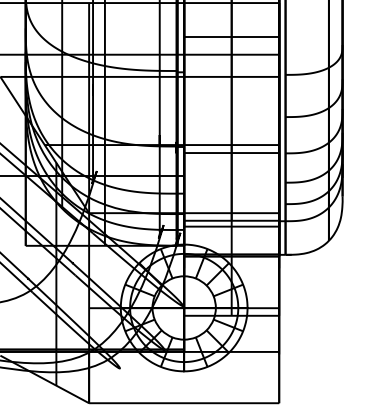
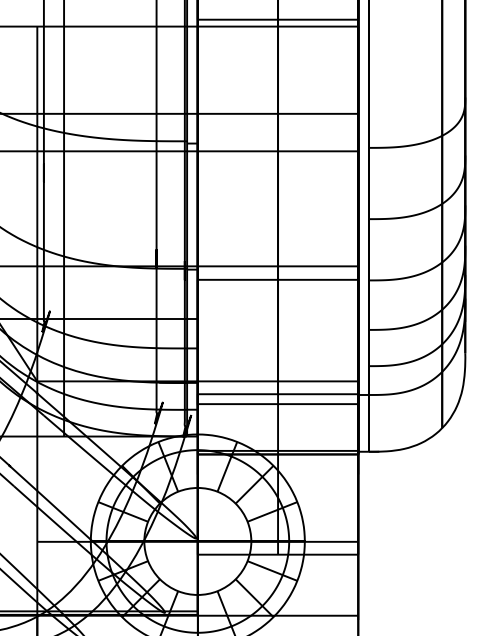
line: (231, 36) -> (277, 83), removed

